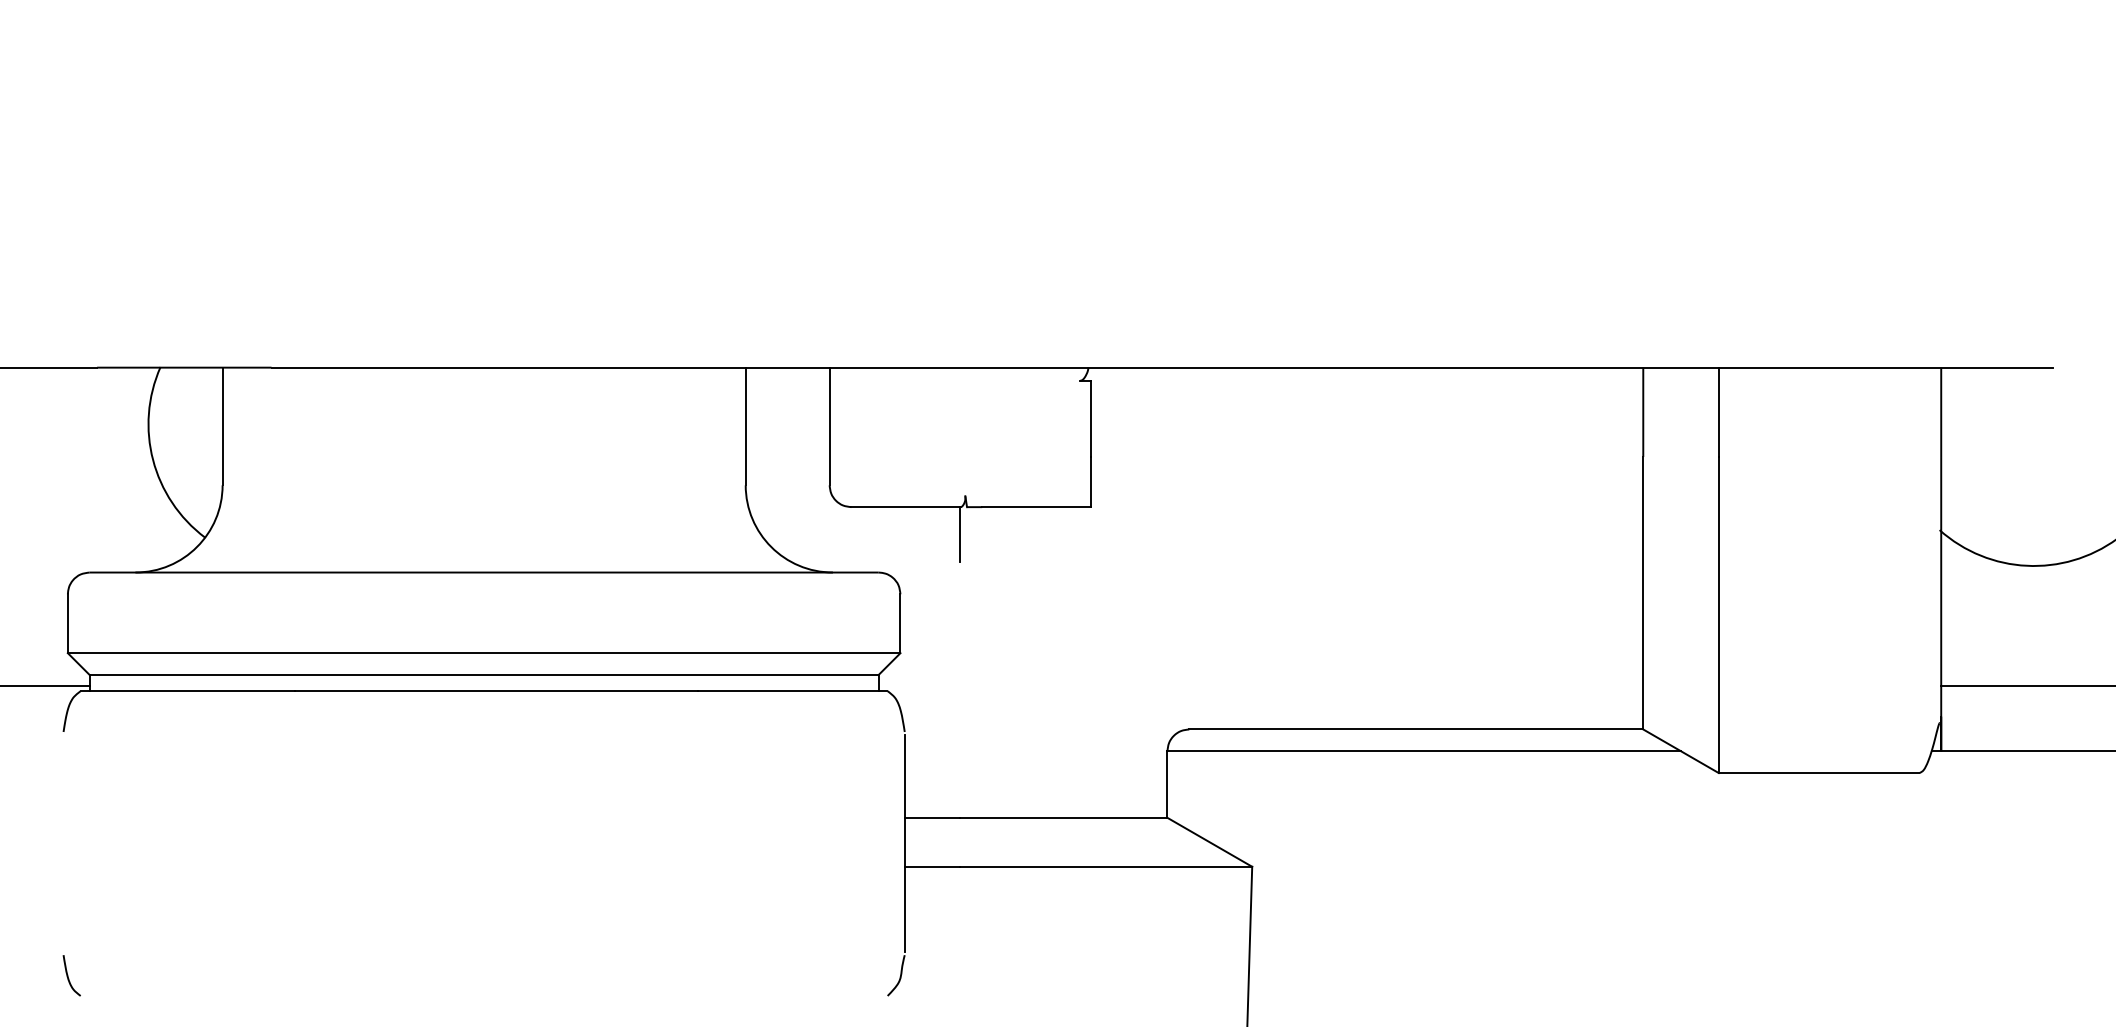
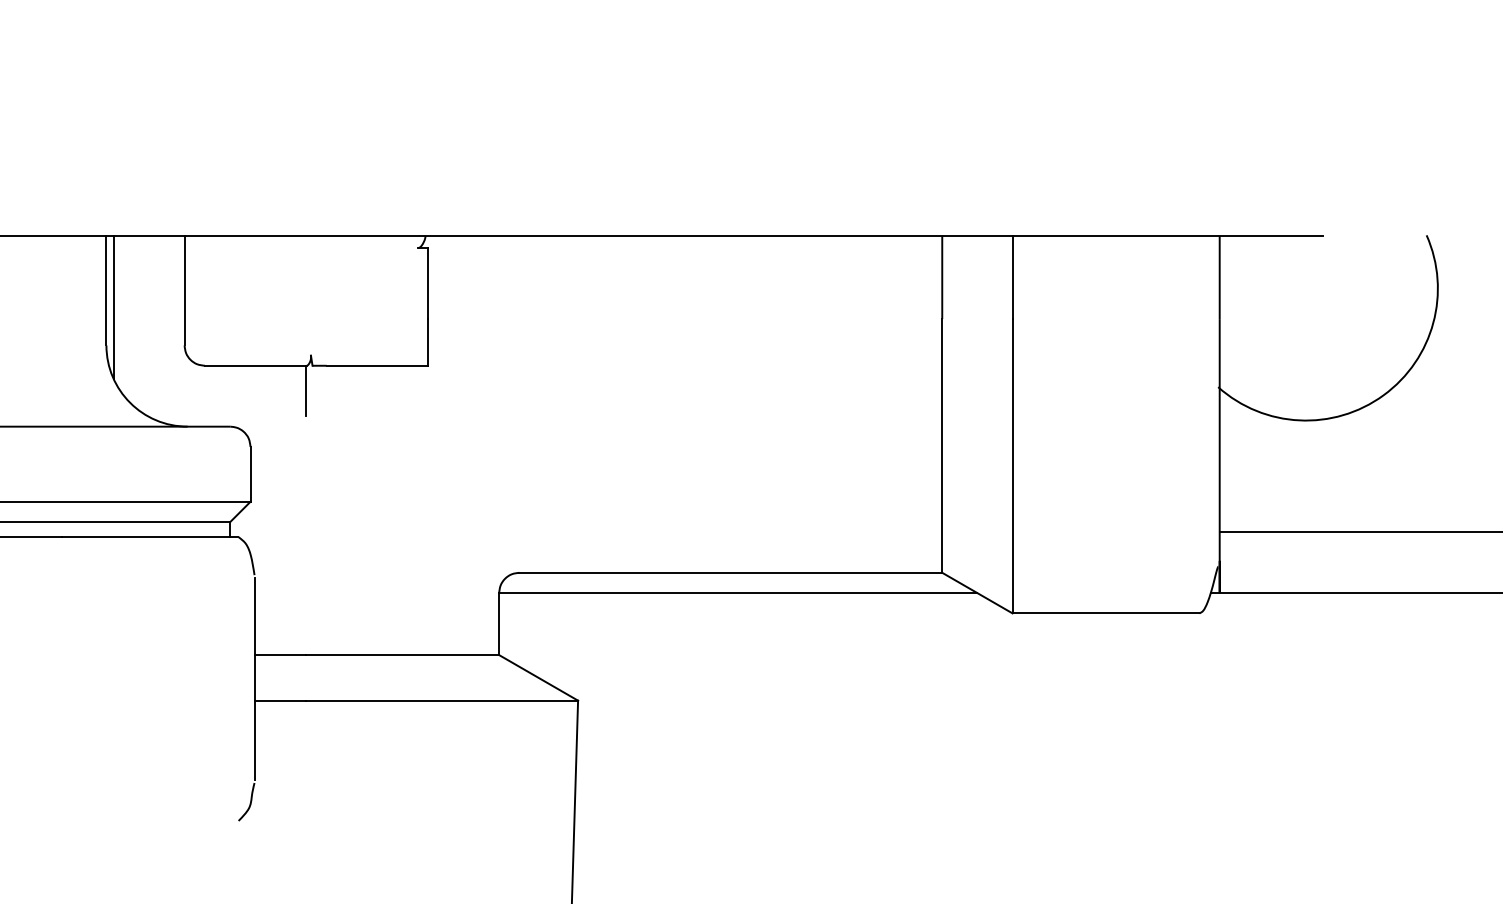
line: (753, 444) -> (113, 307), added

